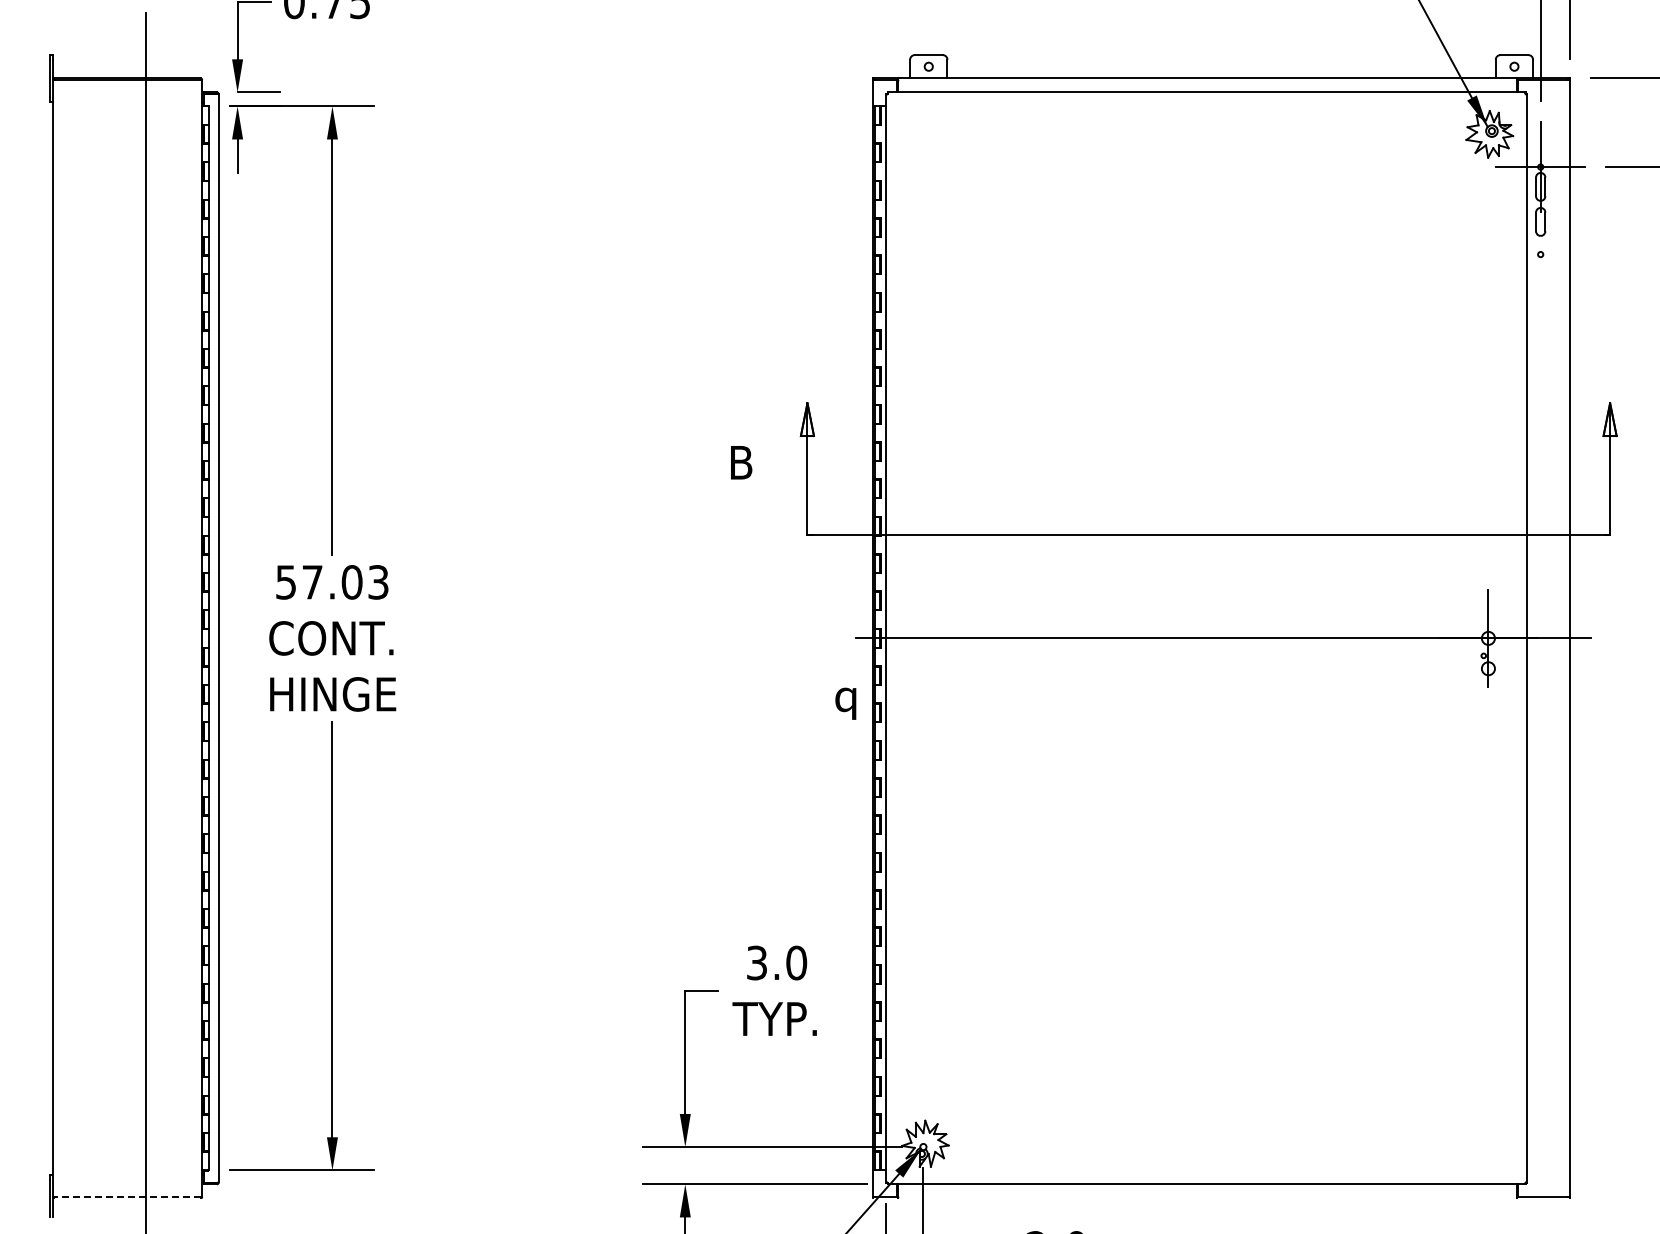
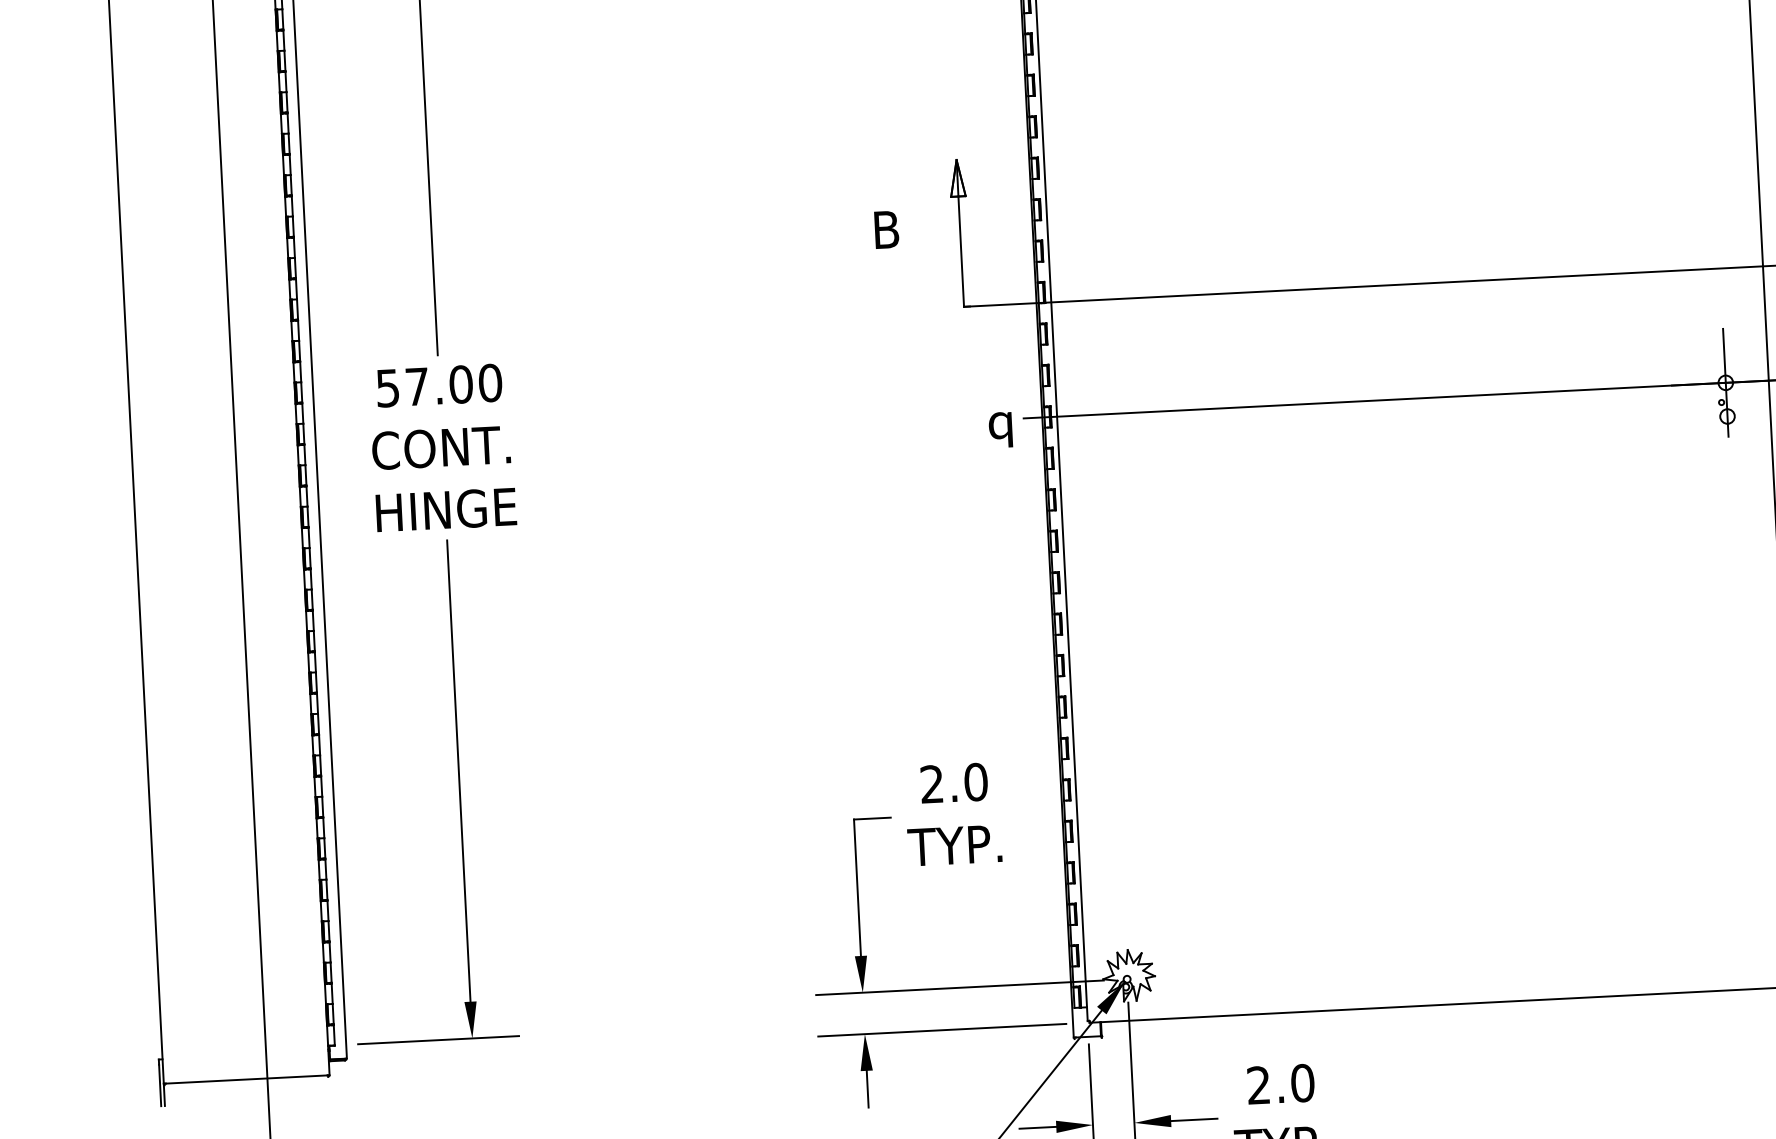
text: (378, 582) -> (490, 383), 57.03 -> 57.00
text: (845, 703) -> (1000, 429), moved
text: (756, 962) -> (931, 783), 3.0 -> 2.0
line: (127, 1197) -> (246, 1080), dashed -> solid

